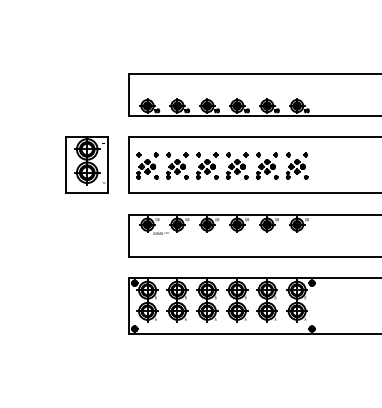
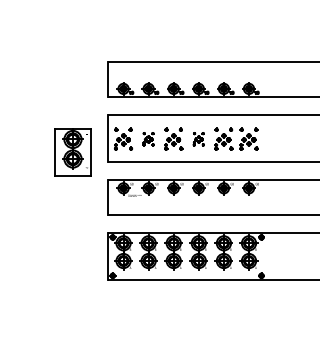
part: (86, 164) -> (72, 152), moved
part: (177, 165) -> (148, 138), size x0.6
part: (237, 165) -> (198, 138), size x0.6

